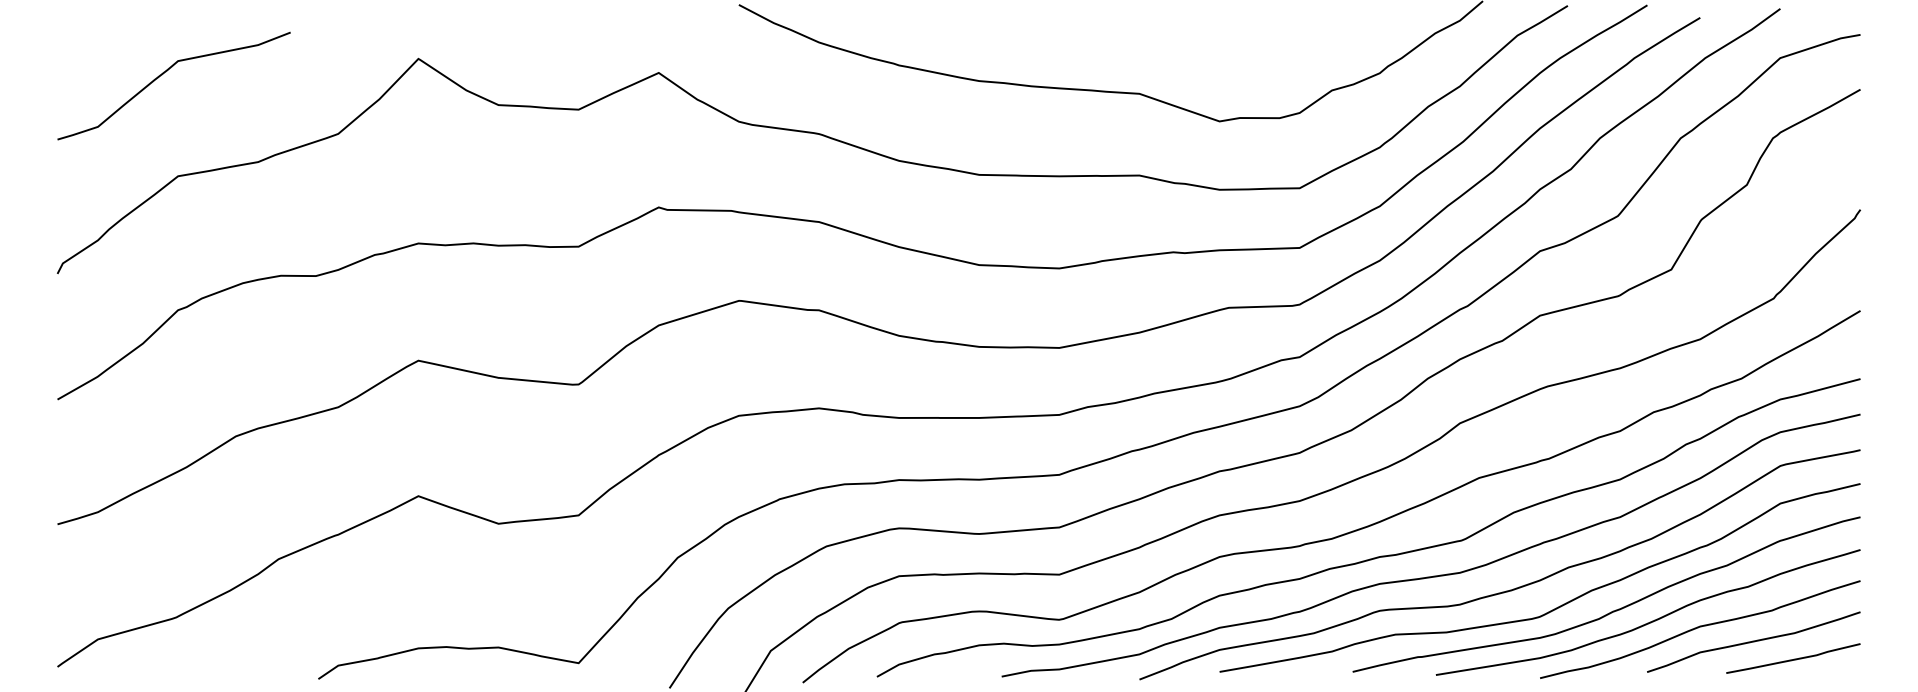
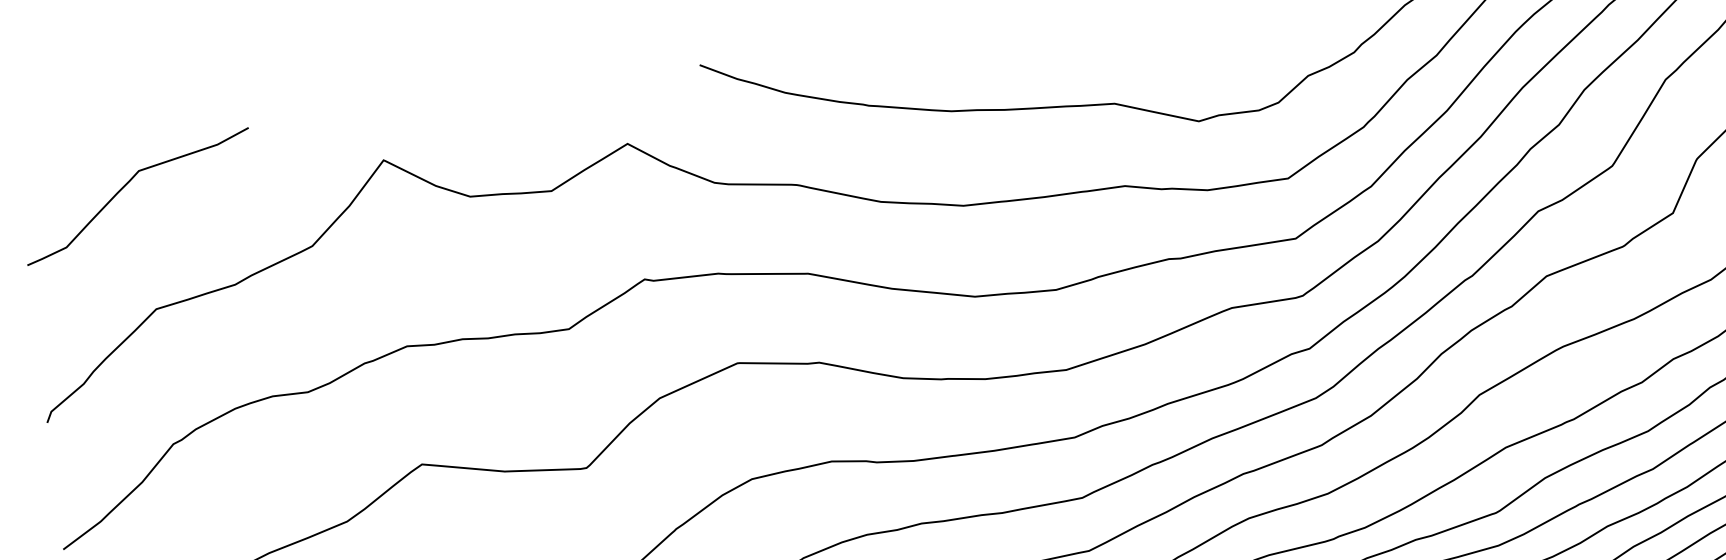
curve: (163, 74) -> (125, 186), moved

